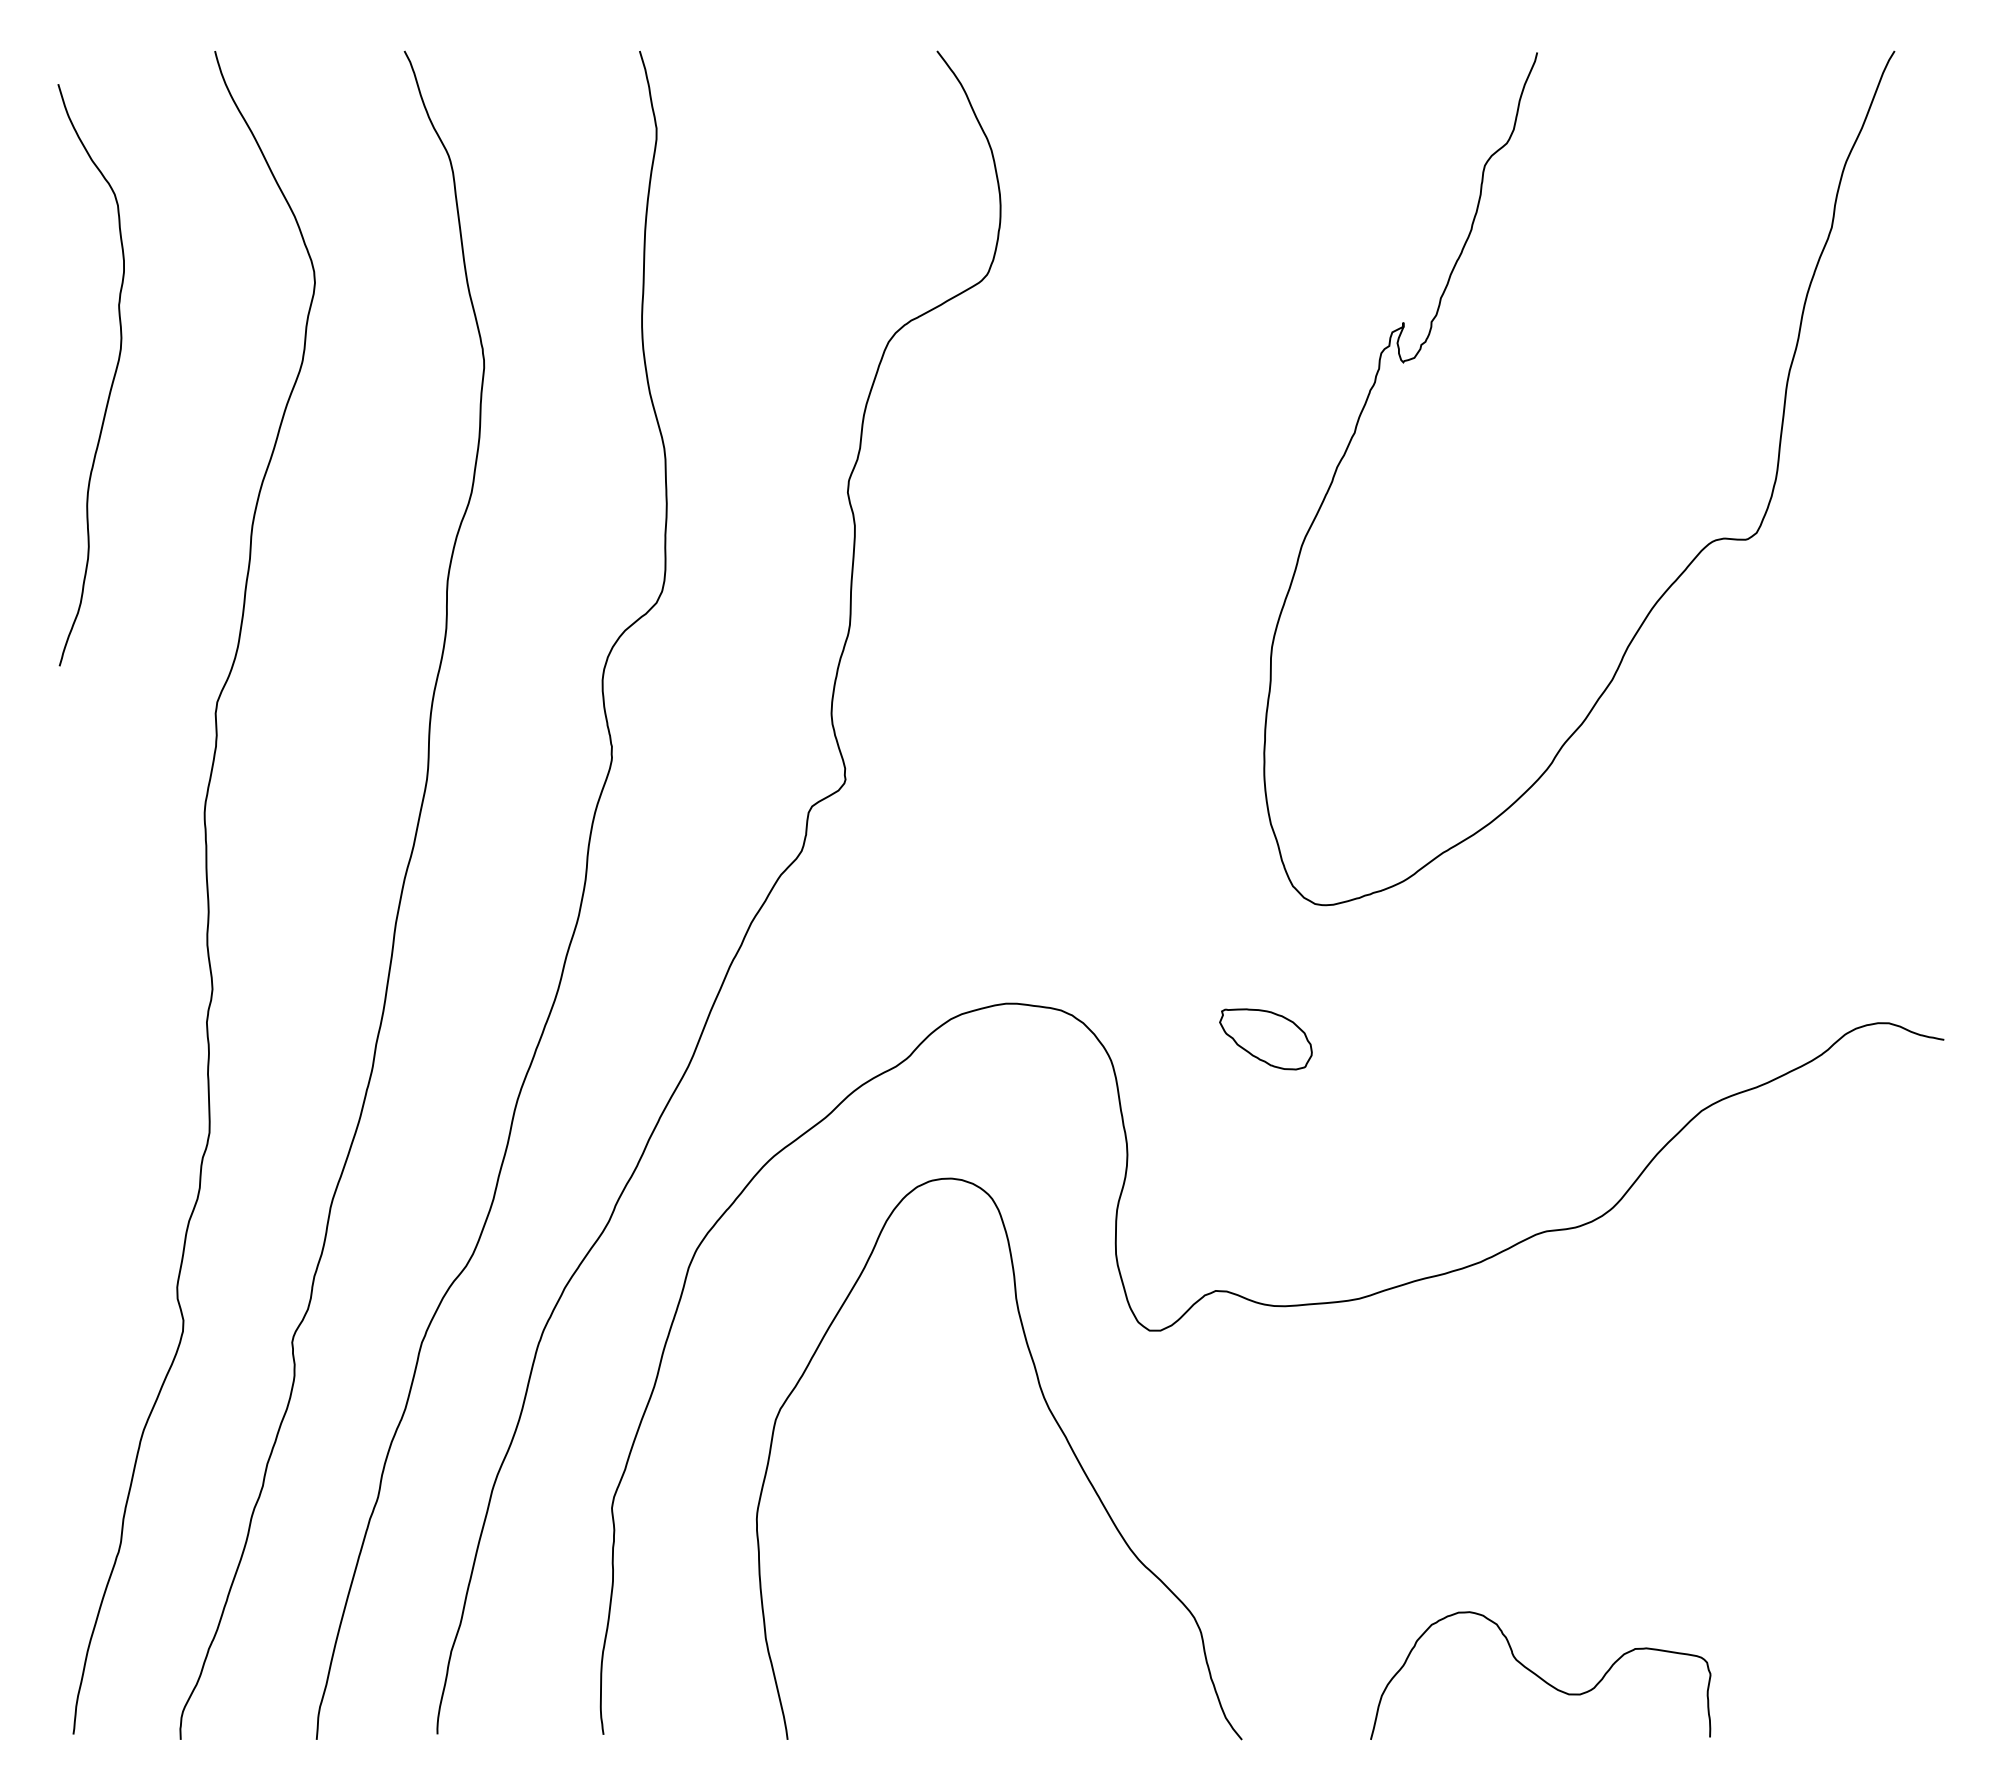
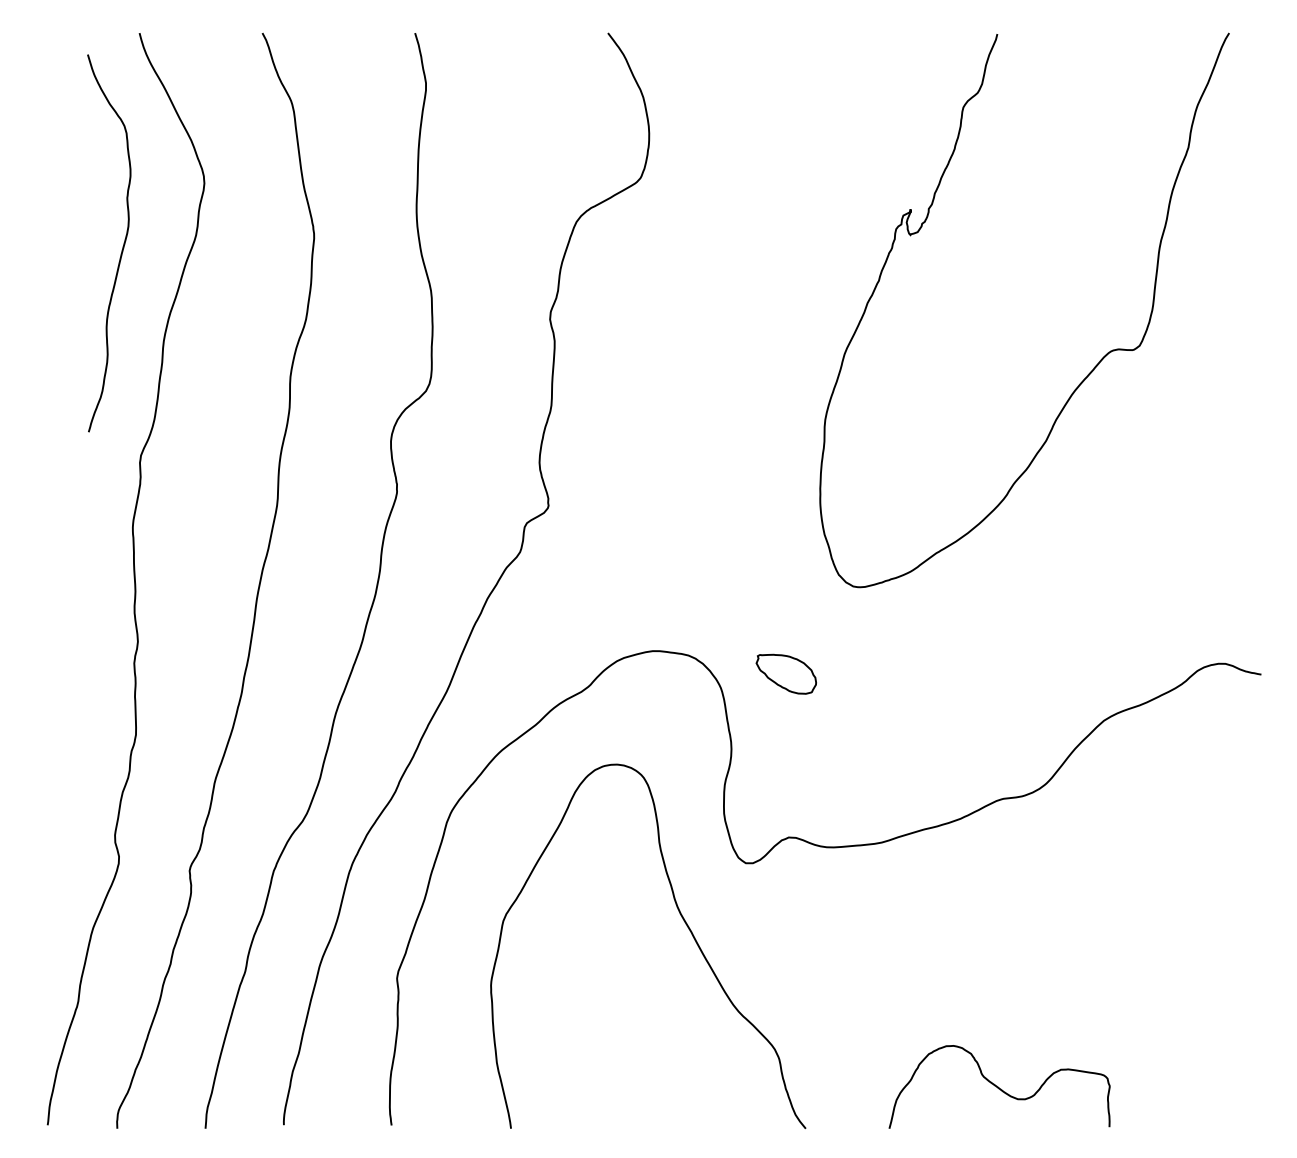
curve: (111, 379) -> (122, 246), moved
part: (1264, 1038) -> (785, 673), moved

